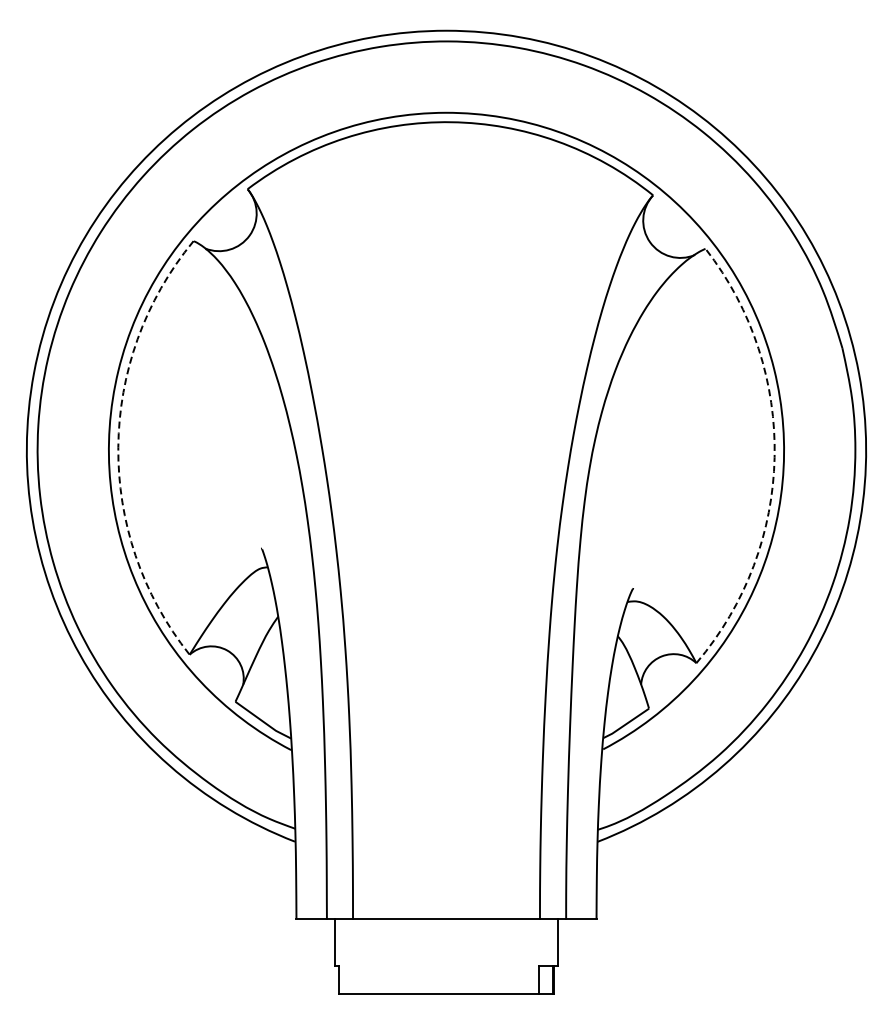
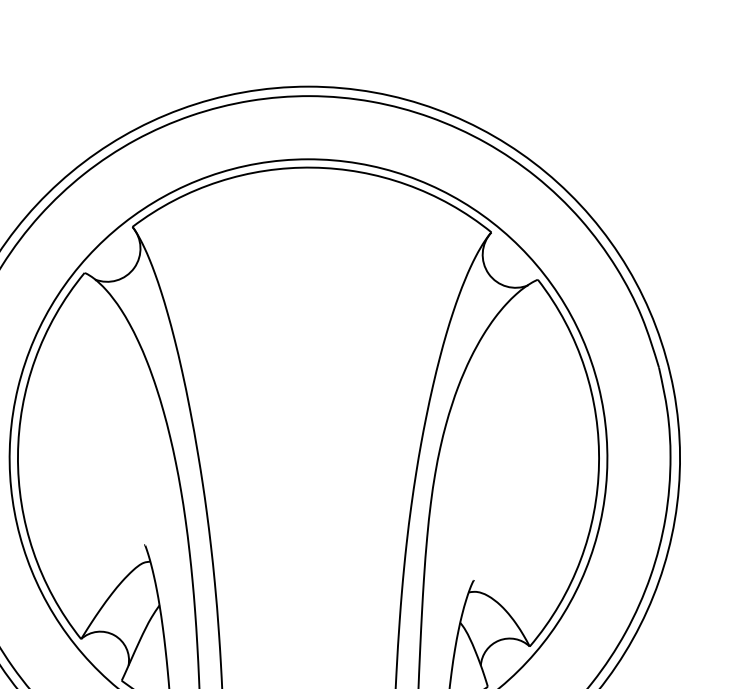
arc: (118, 447) -> (18, 455), dashed -> solid
arc: (774, 457) -> (598, 464), dashed -> solid

